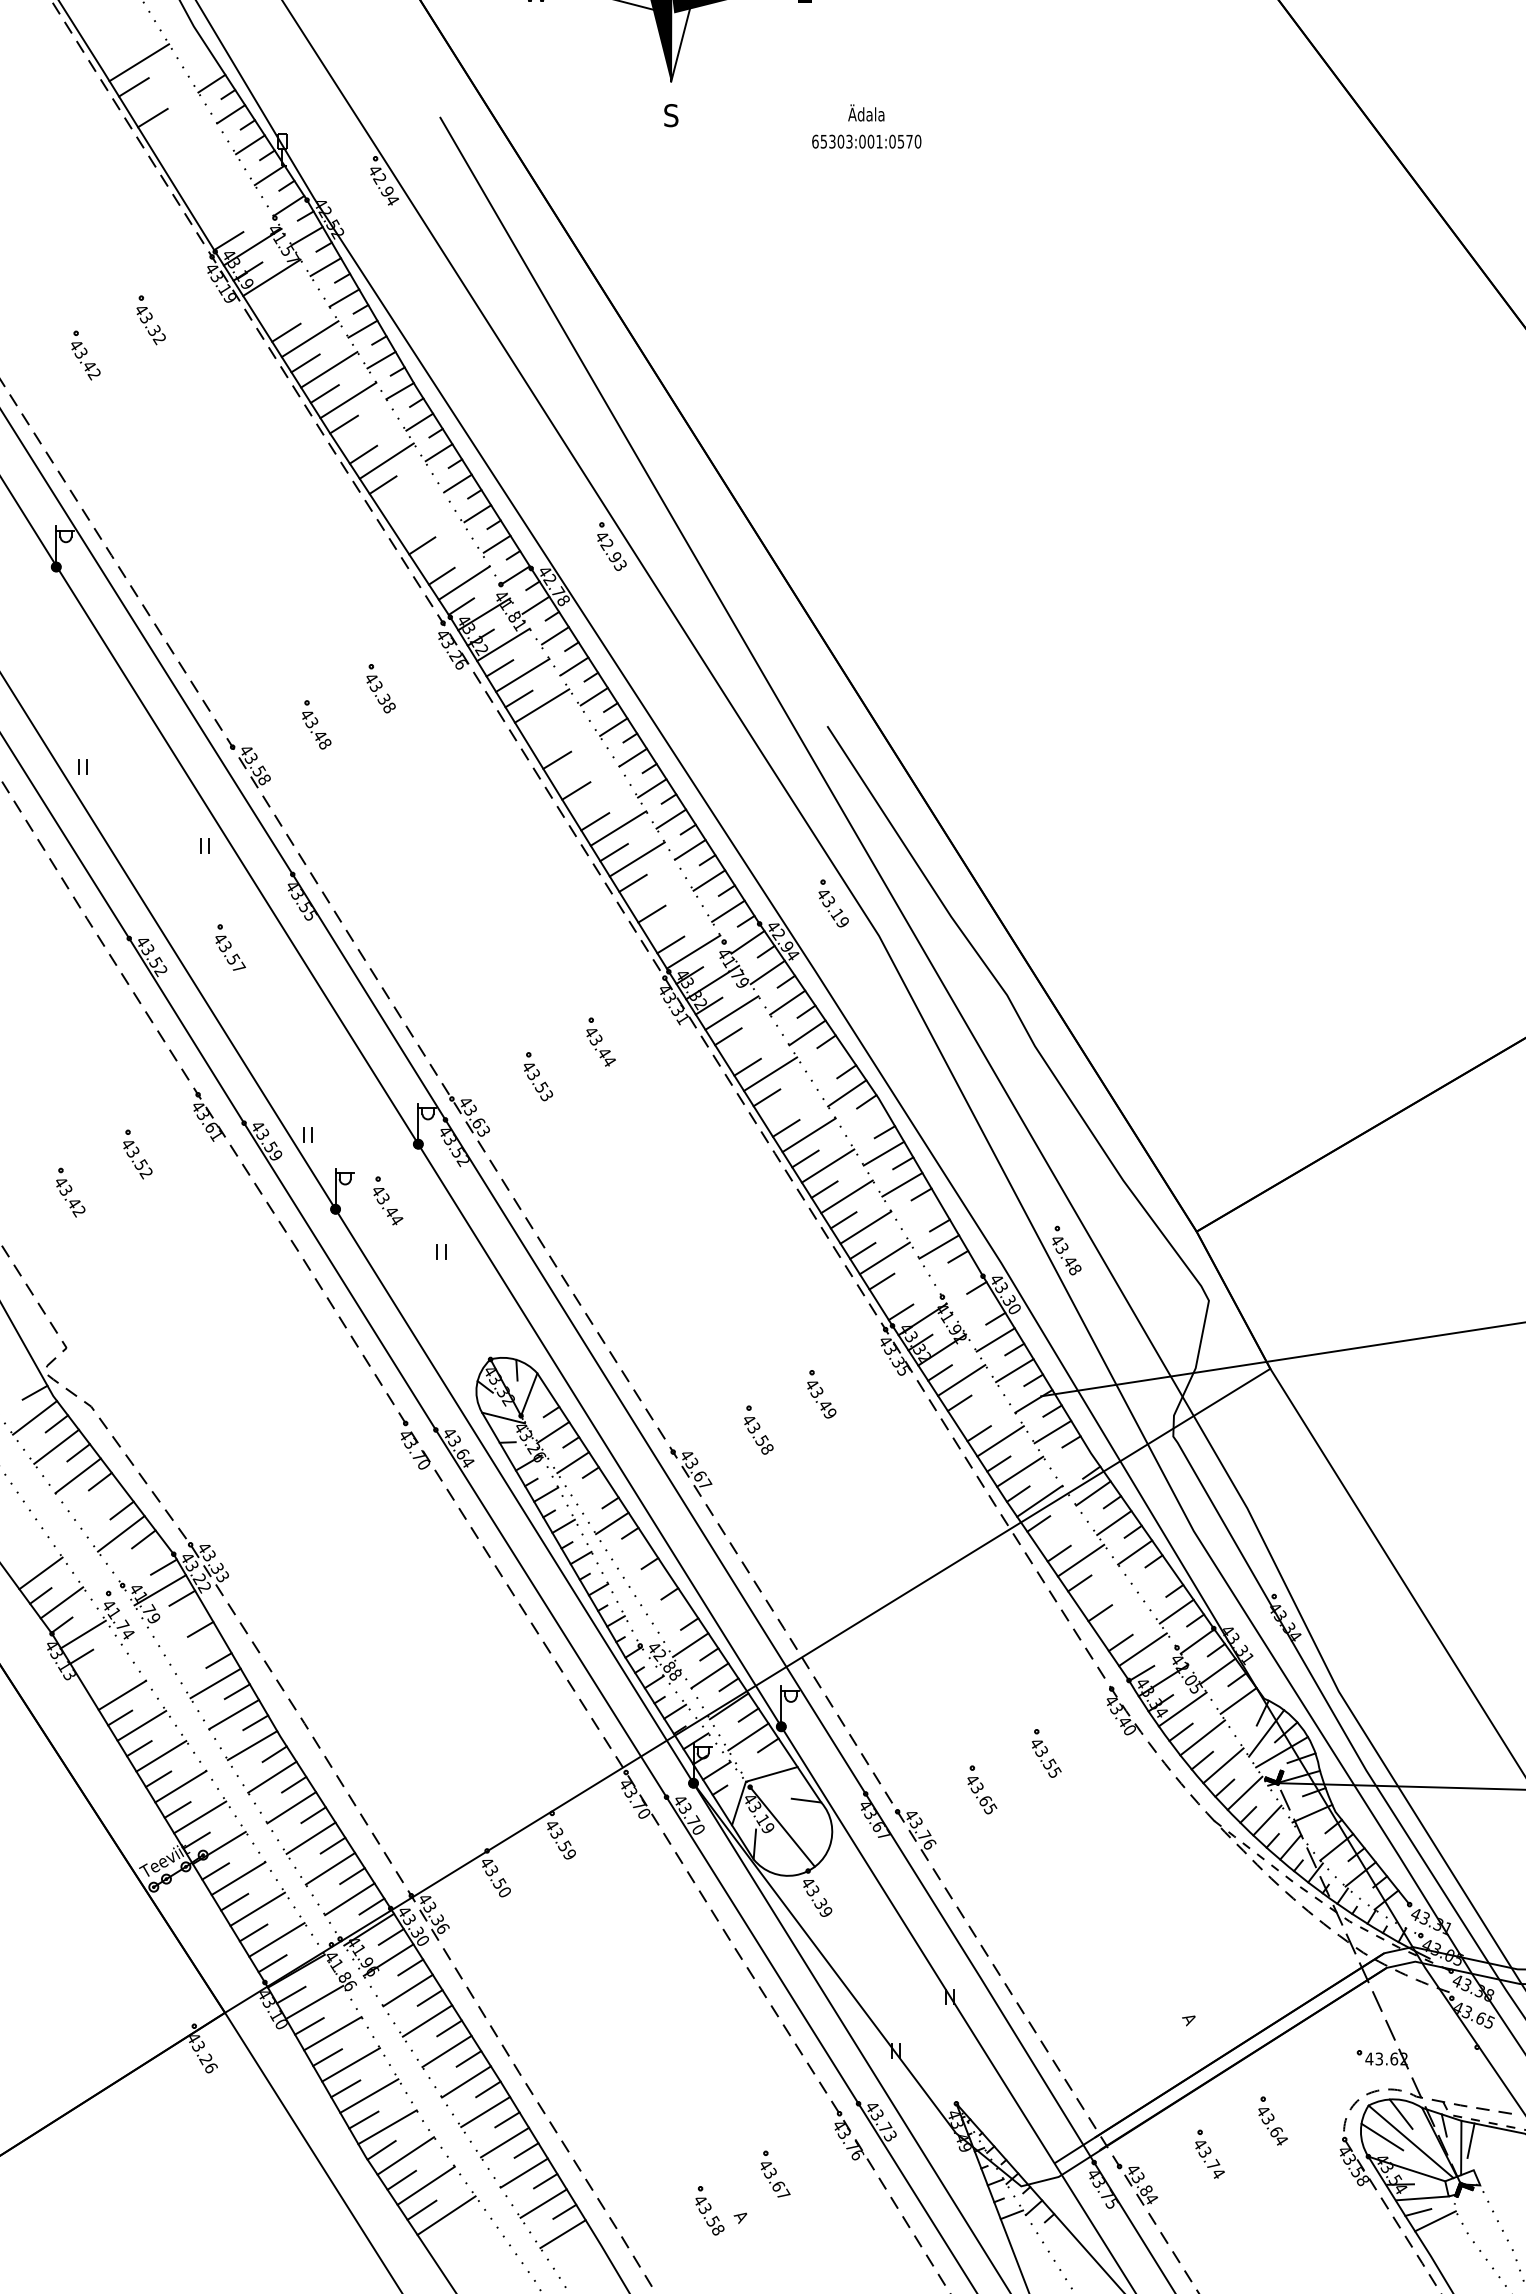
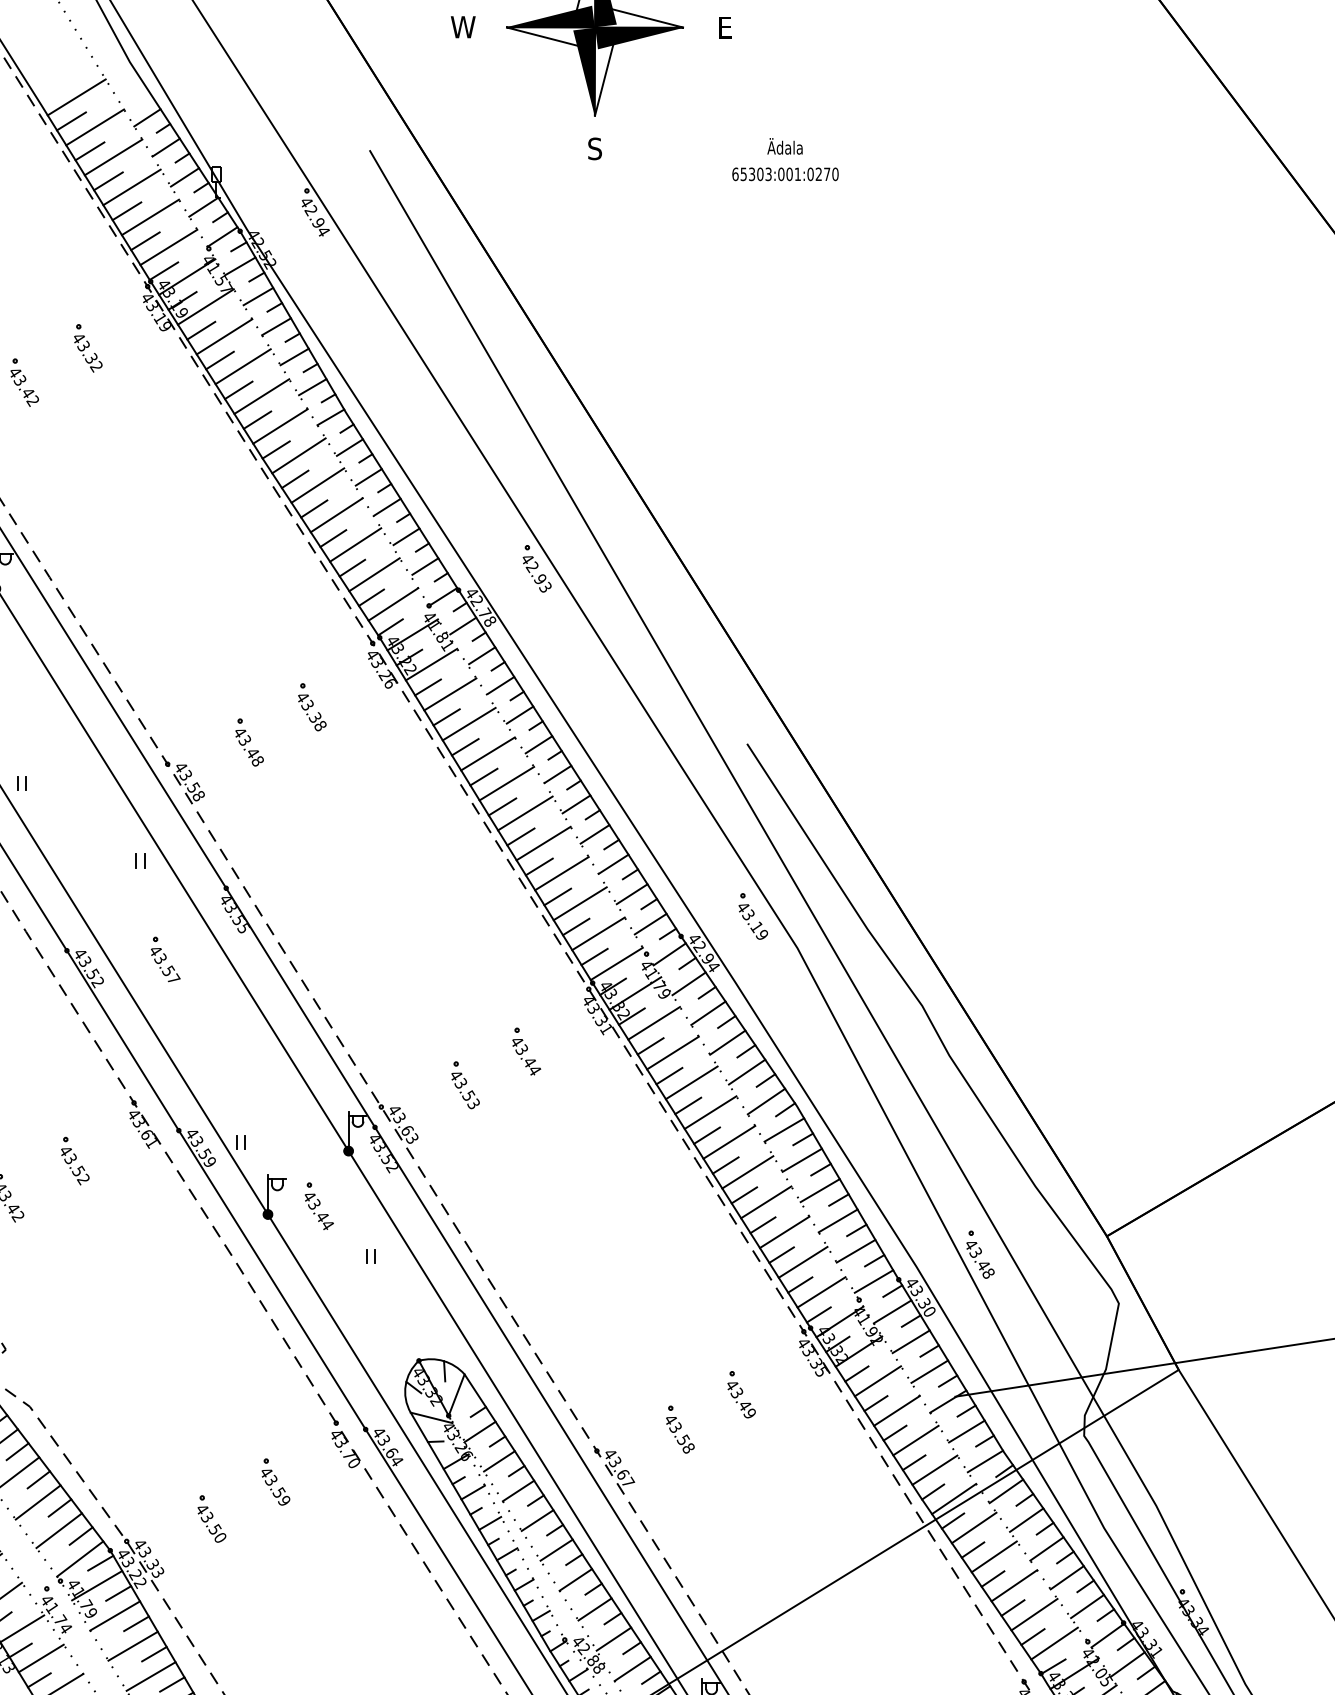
line: (157, 93) -> (94, 127), added
line: (176, 124) -> (112, 157), added
text: (900, 141) -> (818, 174), 65303:001:0570 -> 65303:001:0270
line: (171, 148) -> (108, 180), added
line: (195, 154) -> (131, 186), added
line: (190, 179) -> (126, 211), added
line: (214, 185) -> (150, 217), added
line: (209, 210) -> (145, 241), added
line: (233, 216) -> (168, 247), added
line: (266, 302) -> (200, 331), added
line: (290, 308) -> (224, 336), added
line: (367, 430) -> (299, 455), added
line: (405, 491) -> (336, 515), added
line: (402, 515) -> (333, 538), added
line: (425, 521) -> (355, 544), added
line: (444, 552) -> (374, 574), added
line: (537, 729) -> (464, 747), added
line: (561, 736) -> (488, 753), added
line: (580, 766) -> (506, 783), added
line: (599, 797) -> (525, 813), added
line: (655, 890) -> (579, 903), added
line: (674, 920) -> (598, 933), added
line: (750, 1043) -> (672, 1052), added
line: (827, 1062) -> (747, 1071), added
line: (789, 1104) -> (710, 1112), added
line: (865, 1122) -> (784, 1129), added
line: (920, 1215) -> (837, 1220), added
line: (957, 1277) -> (873, 1280), added
line: (903, 1288) -> (821, 1291), added
line: (976, 1308) -> (892, 1311), added
line: (980, 1410) -> (896, 1410), added
line: (1071, 1462) -> (984, 1461), added
part: (343, 1483) -> (275, 1481), added
line: (592, 1492) -> (518, 1490), added
line: (99, 1504) -> (37, 1502), added
part: (277, 1521) -> (211, 1518), added
line: (1060, 1530) -> (974, 1527), added
line: (631, 1553) -> (556, 1549), added
line: (142, 1562) -> (79, 1558), added
line: (1155, 1582) -> (1066, 1578), added
line: (651, 1584) -> (575, 1580), added
line: (1101, 1590) -> (1014, 1585), added
line: (671, 1614) -> (595, 1609), added
line: (1121, 1619) -> (1033, 1614), added
line: (178, 1621) -> (114, 1616), added
line: (196, 1652) -> (132, 1646), added
line: (102, 1664) -> (40, 1658), added
line: (100, 1687) -> (38, 1680), added

